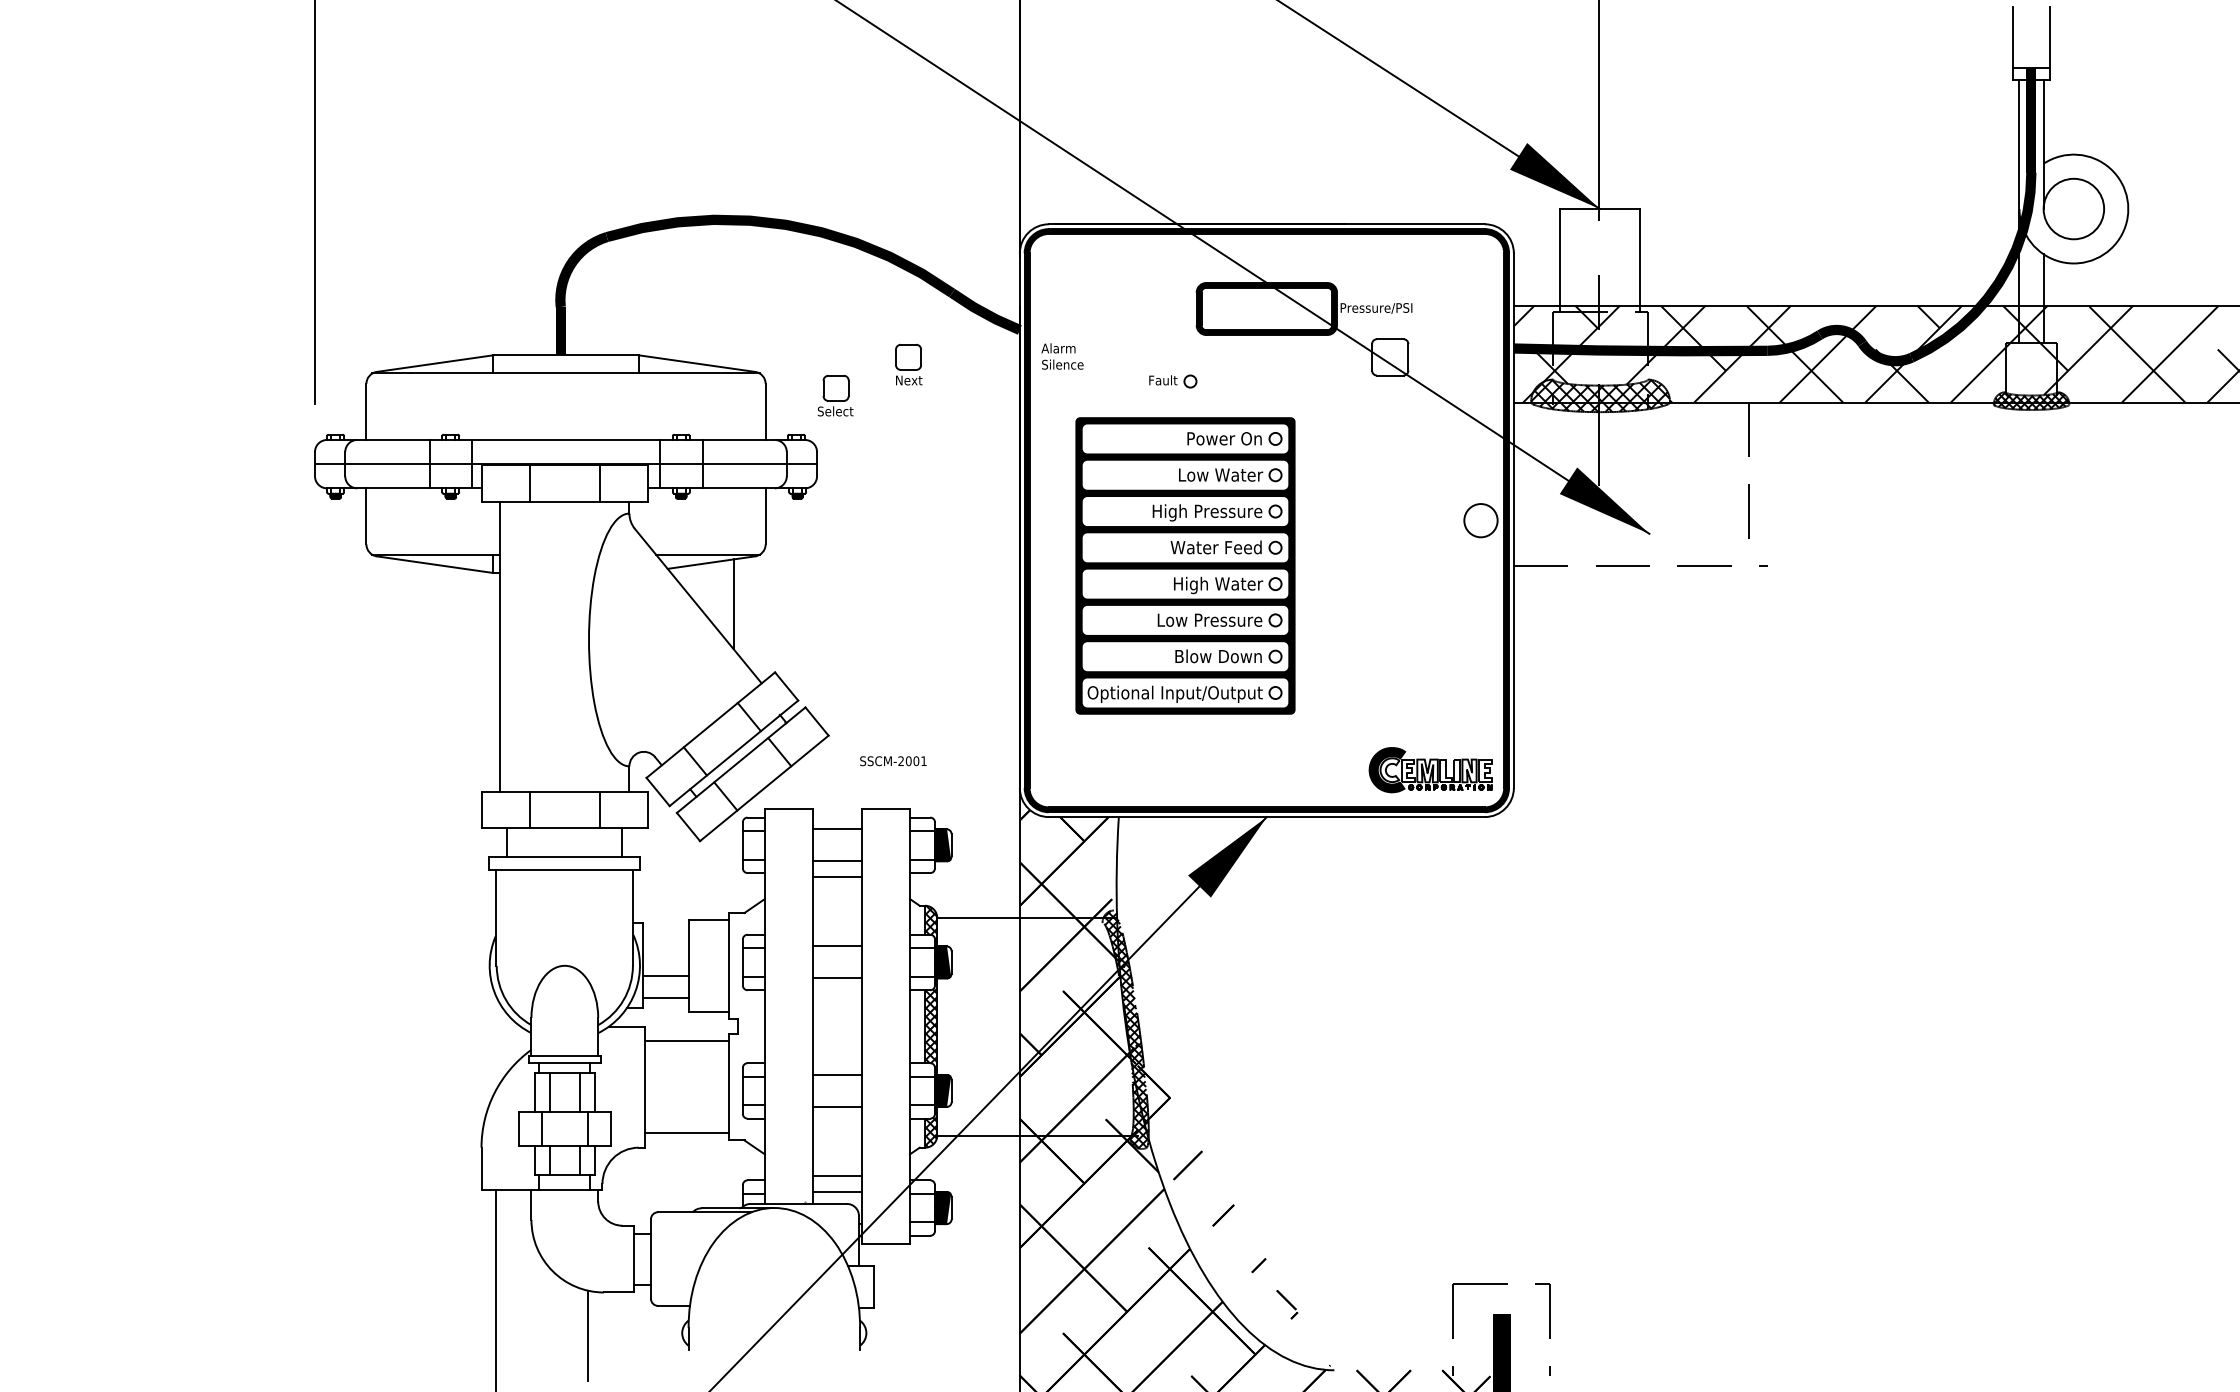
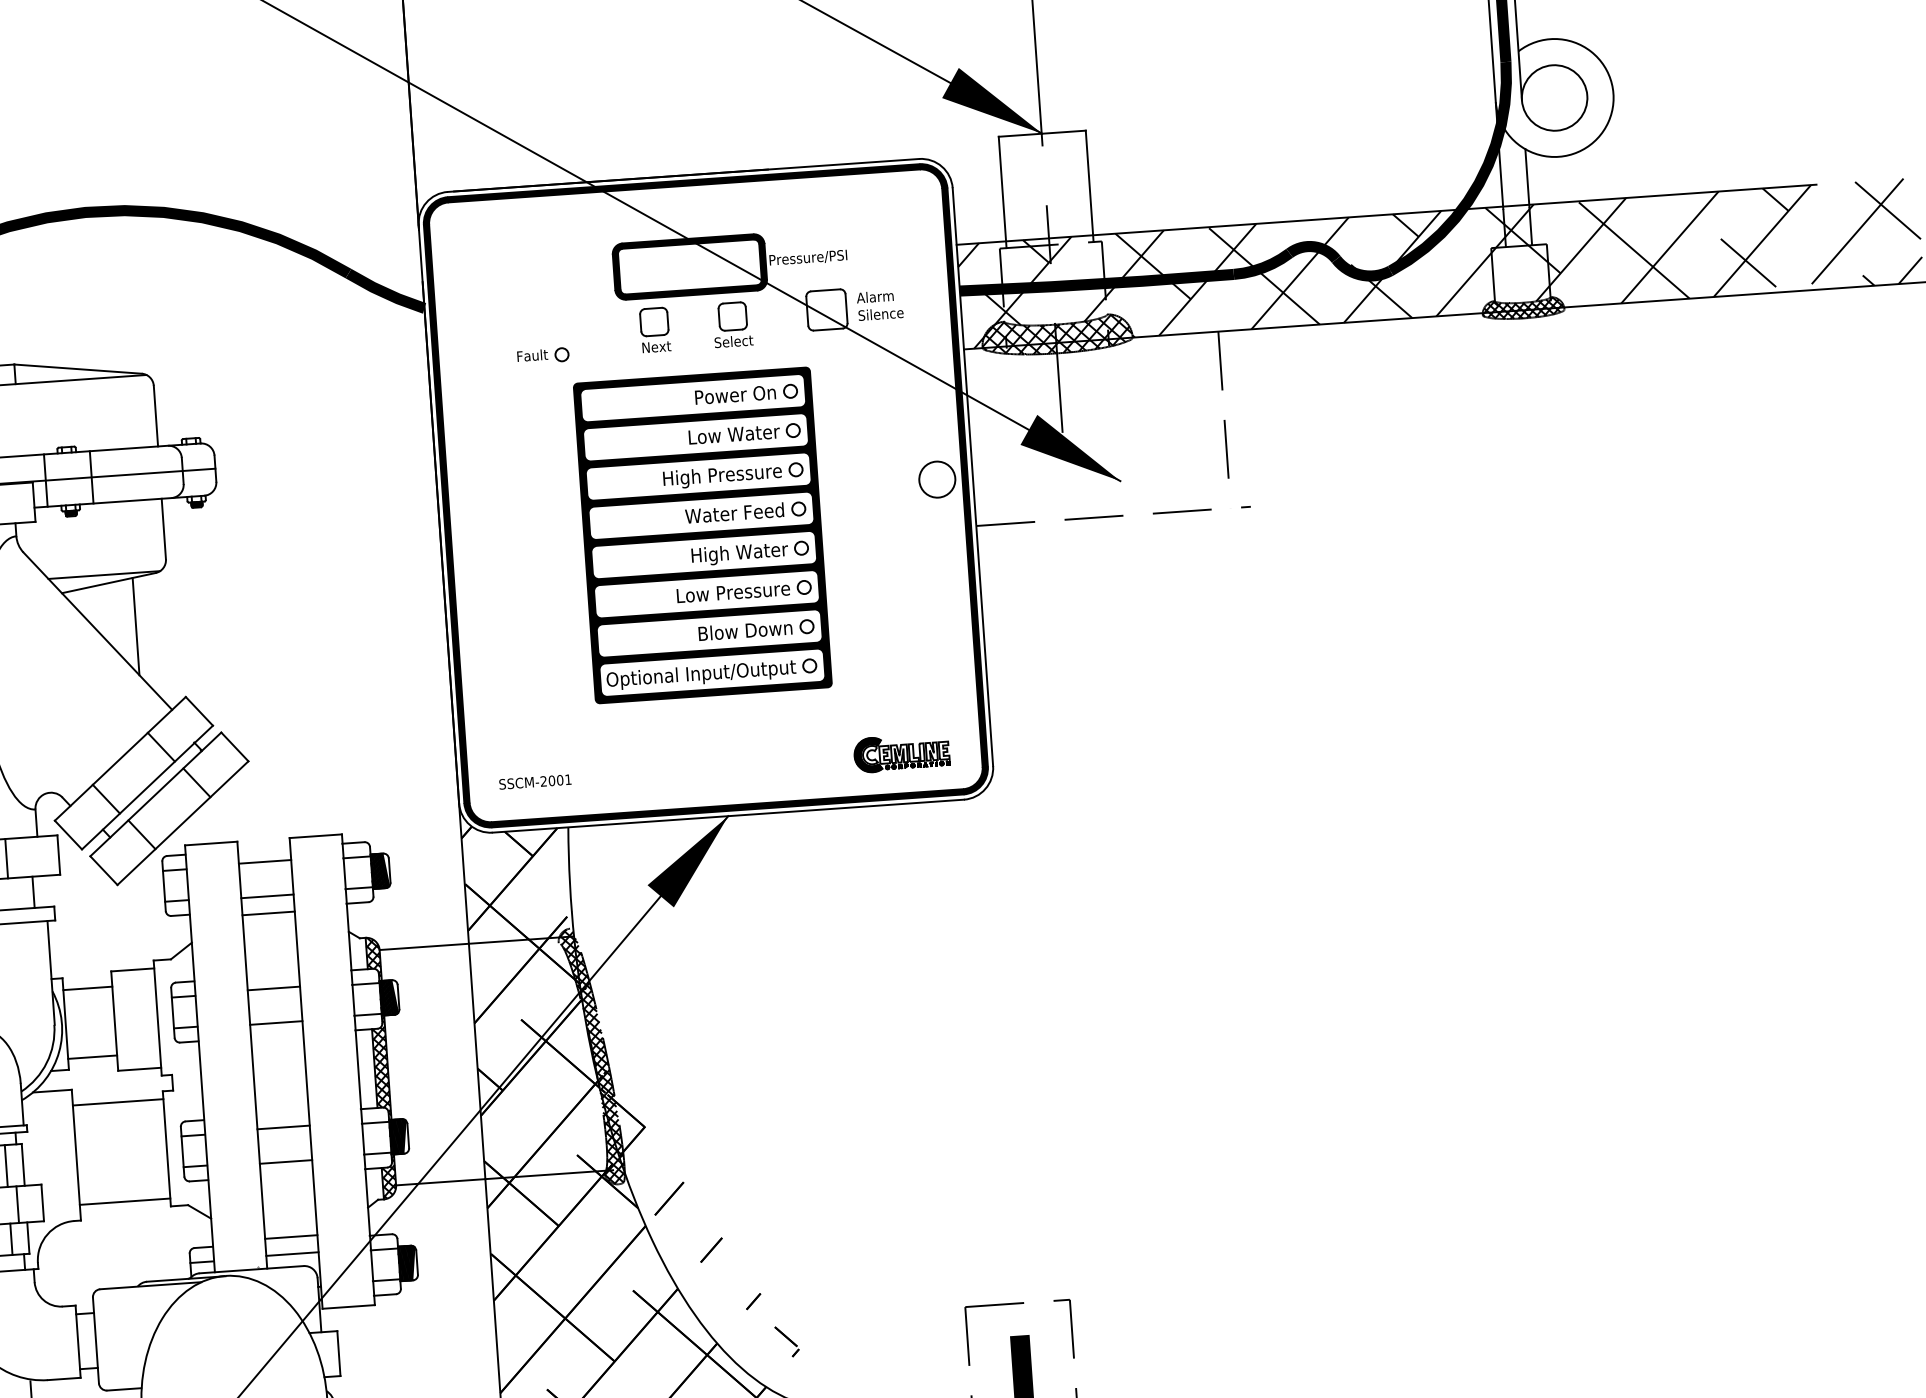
text: (1062, 356) -> (880, 305), moved
part: (908, 364) -> (654, 329), moved
part: (1173, 381) -> (543, 355), moved
part: (835, 395) -> (732, 324), moved
part: (1185, 565) -> (702, 534), moved
text: (893, 761) -> (535, 782), moved
part: (1430, 769) -> (901, 752), size x0.71
line: (665, 976) -> (87, 988), moved

